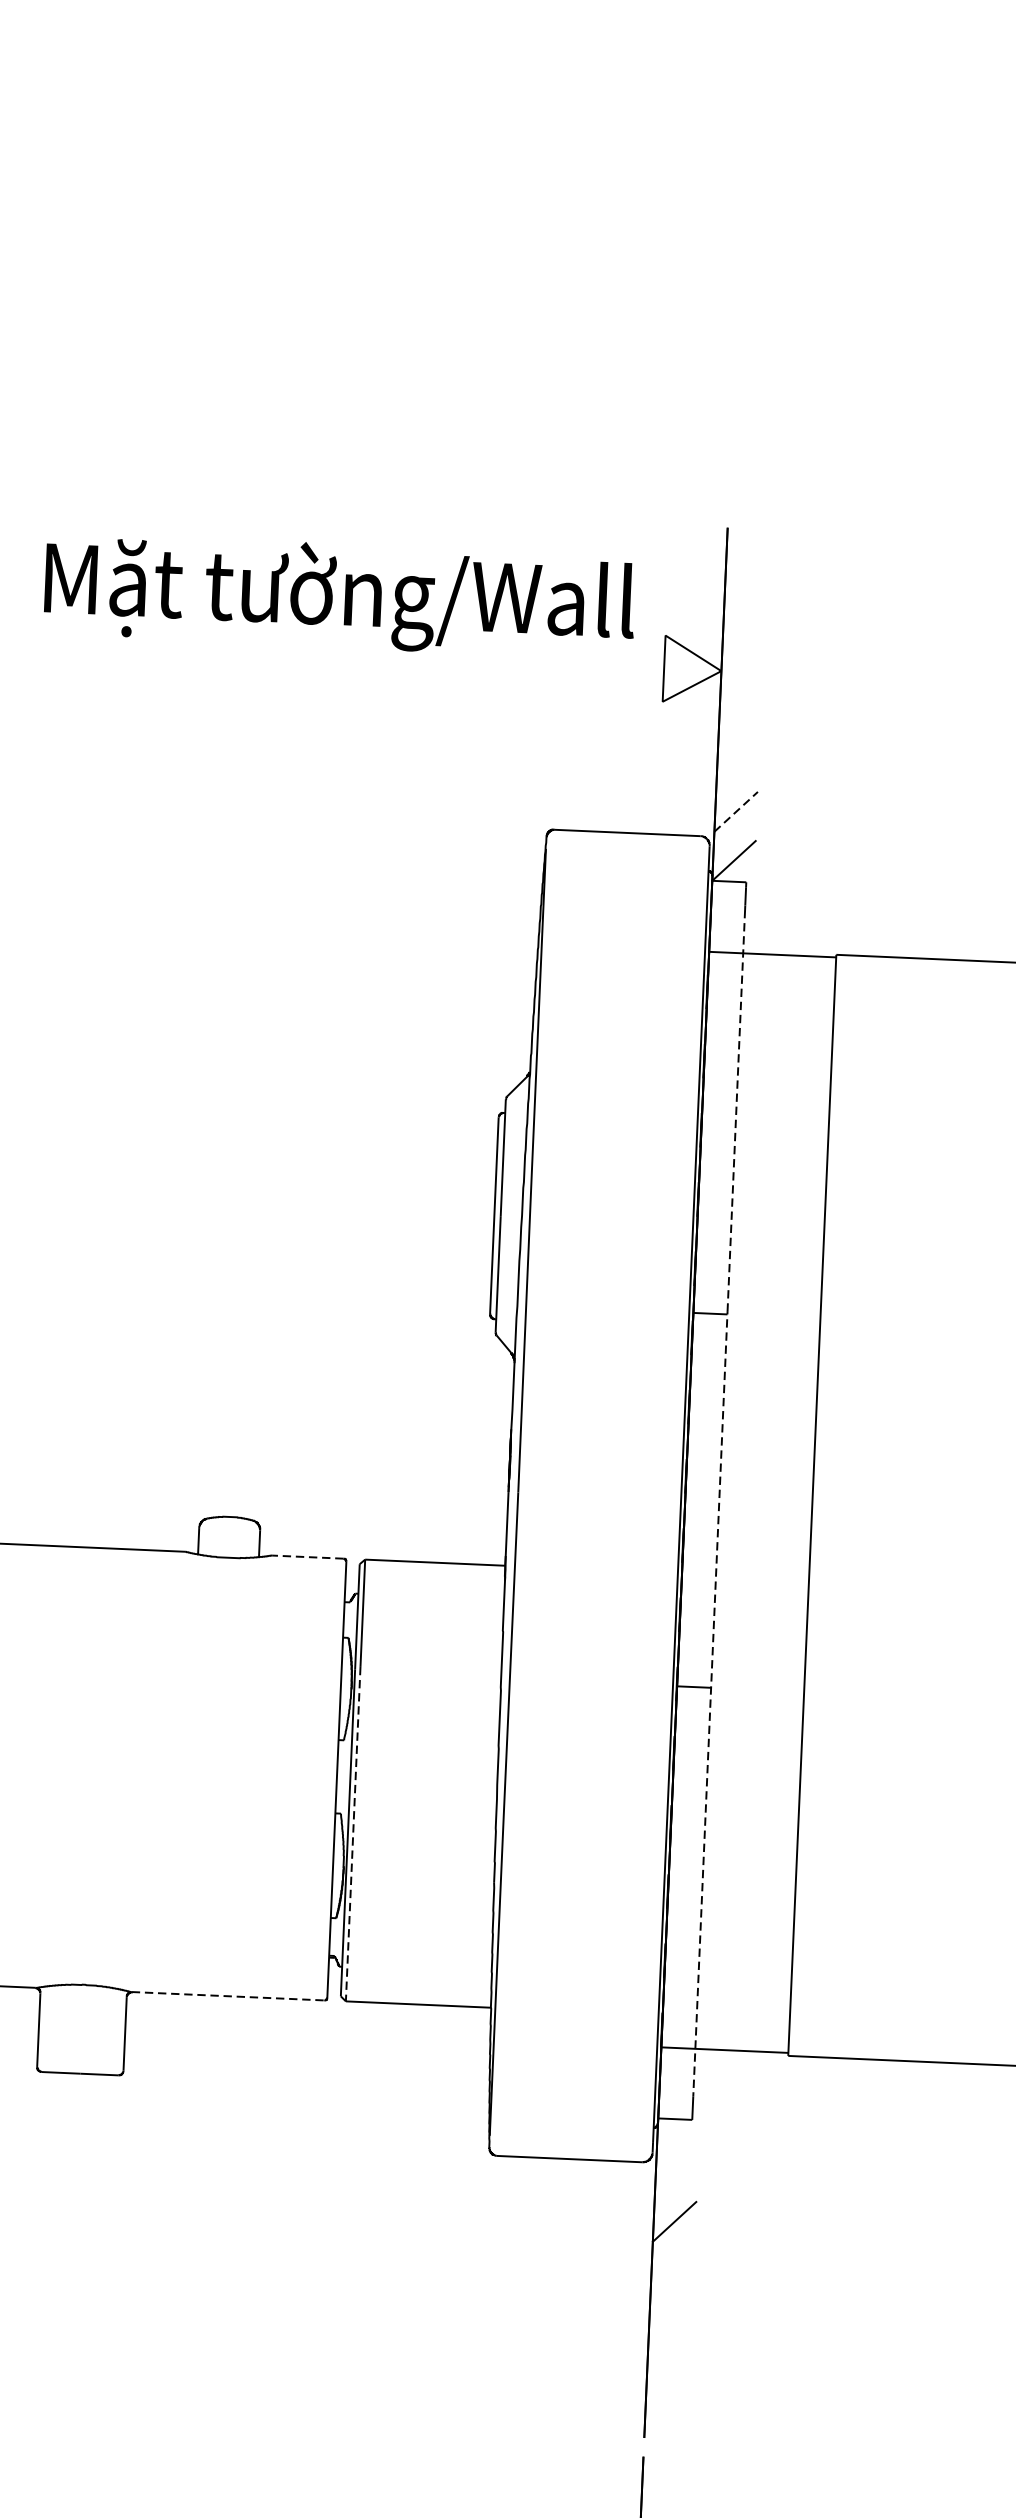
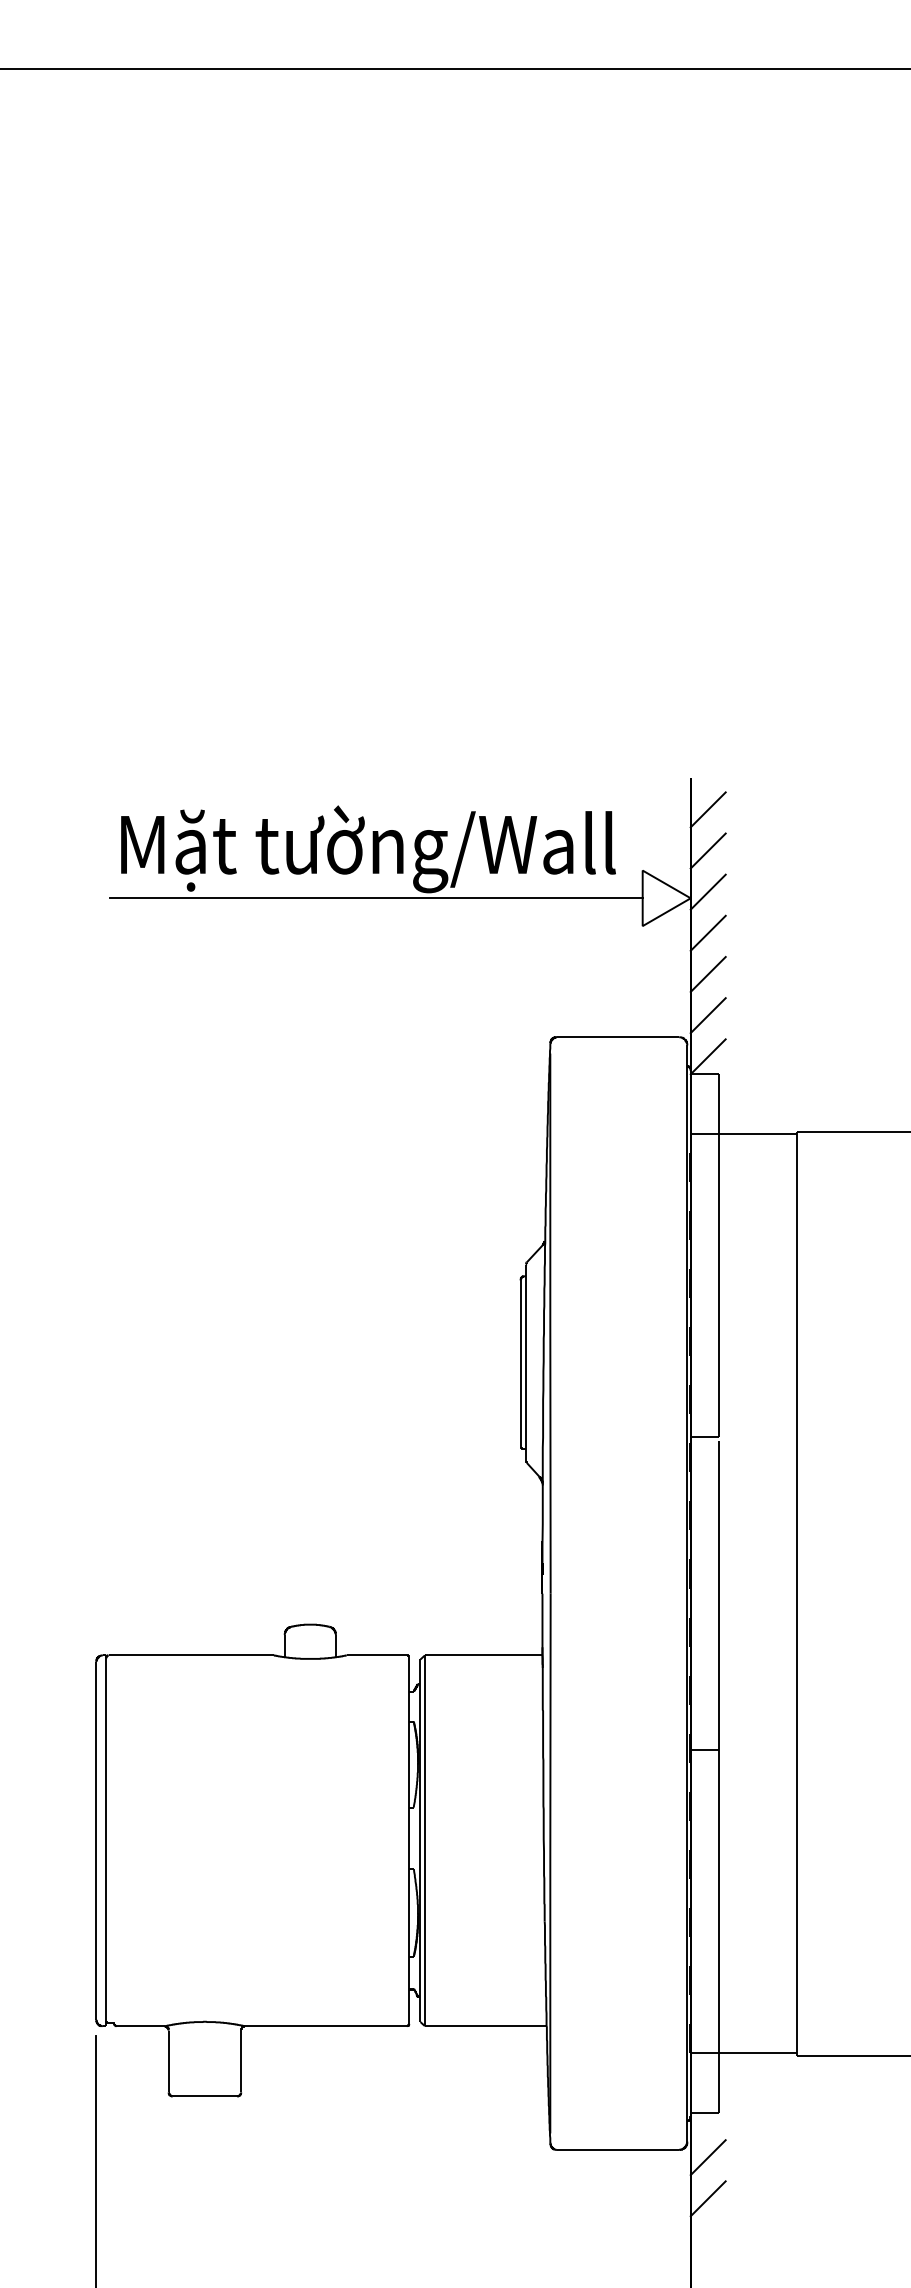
line: (746, 566) -> (707, 809), added
line: (743, 615) -> (707, 850), added
line: (346, 655) -> (376, 898), added
line: (741, 663) -> (707, 891), added
line: (739, 712) -> (707, 932), added
line: (737, 762) -> (707, 974), added
line: (736, 811) -> (708, 1015), dashed -> solid
line: (736, 1111) -> (719, 1266), dashed -> solid
line: (307, 1557) -> (376, 1655), dashed -> solid
line: (710, 1706) -> (719, 1765), dashed -> solid
line: (352, 1834) -> (424, 1886), dashed -> solid
line: (227, 1996) -> (325, 2026), dashed -> solid
line: (675, 2172) -> (707, 2157), added

